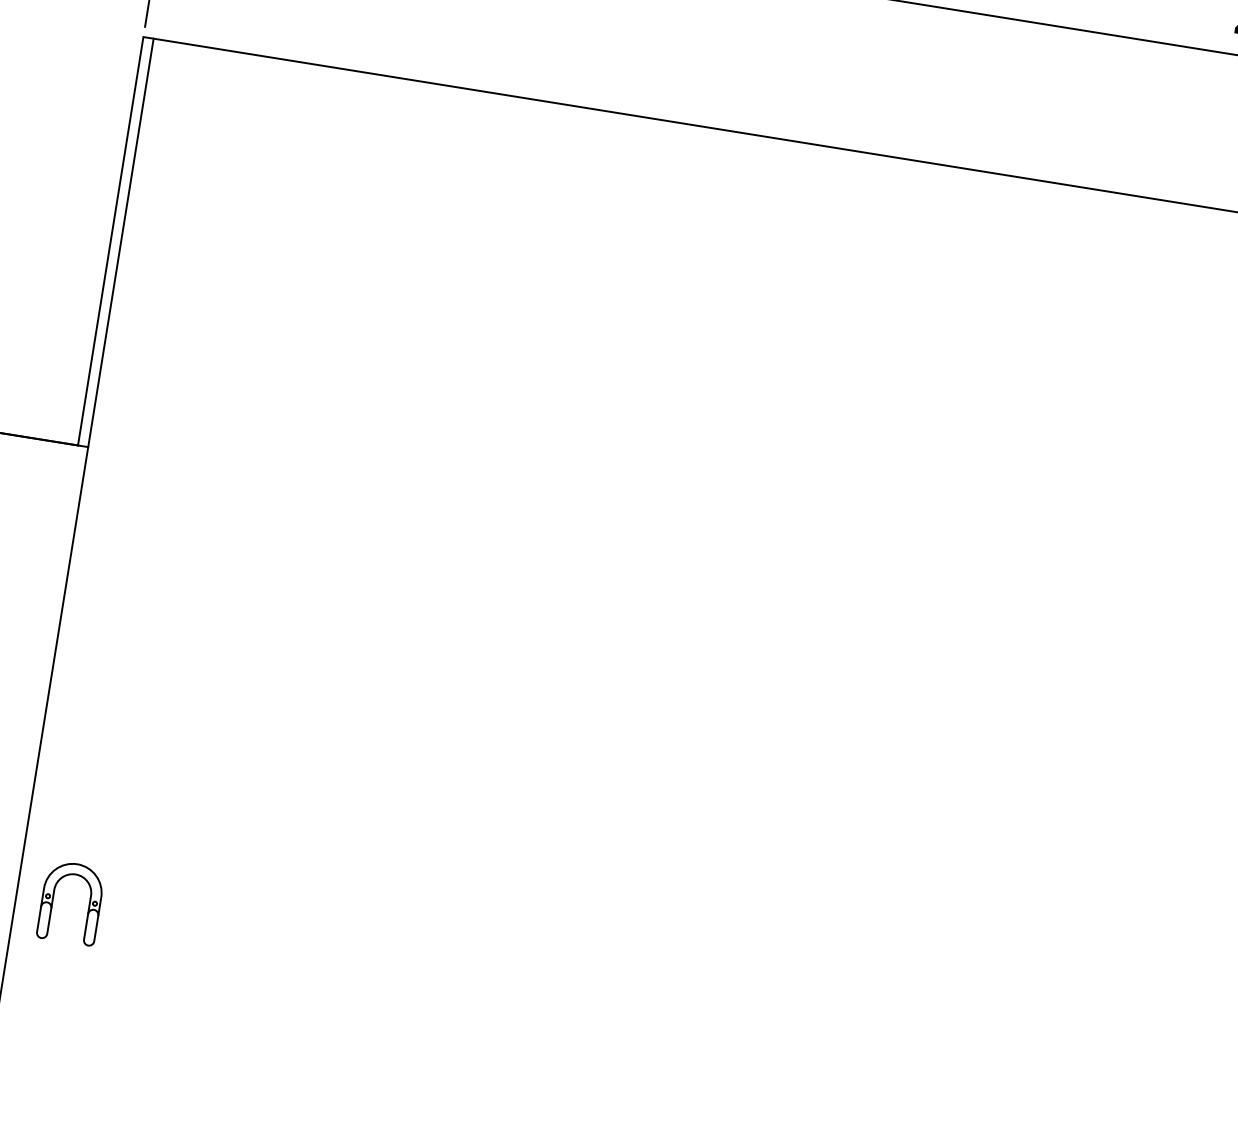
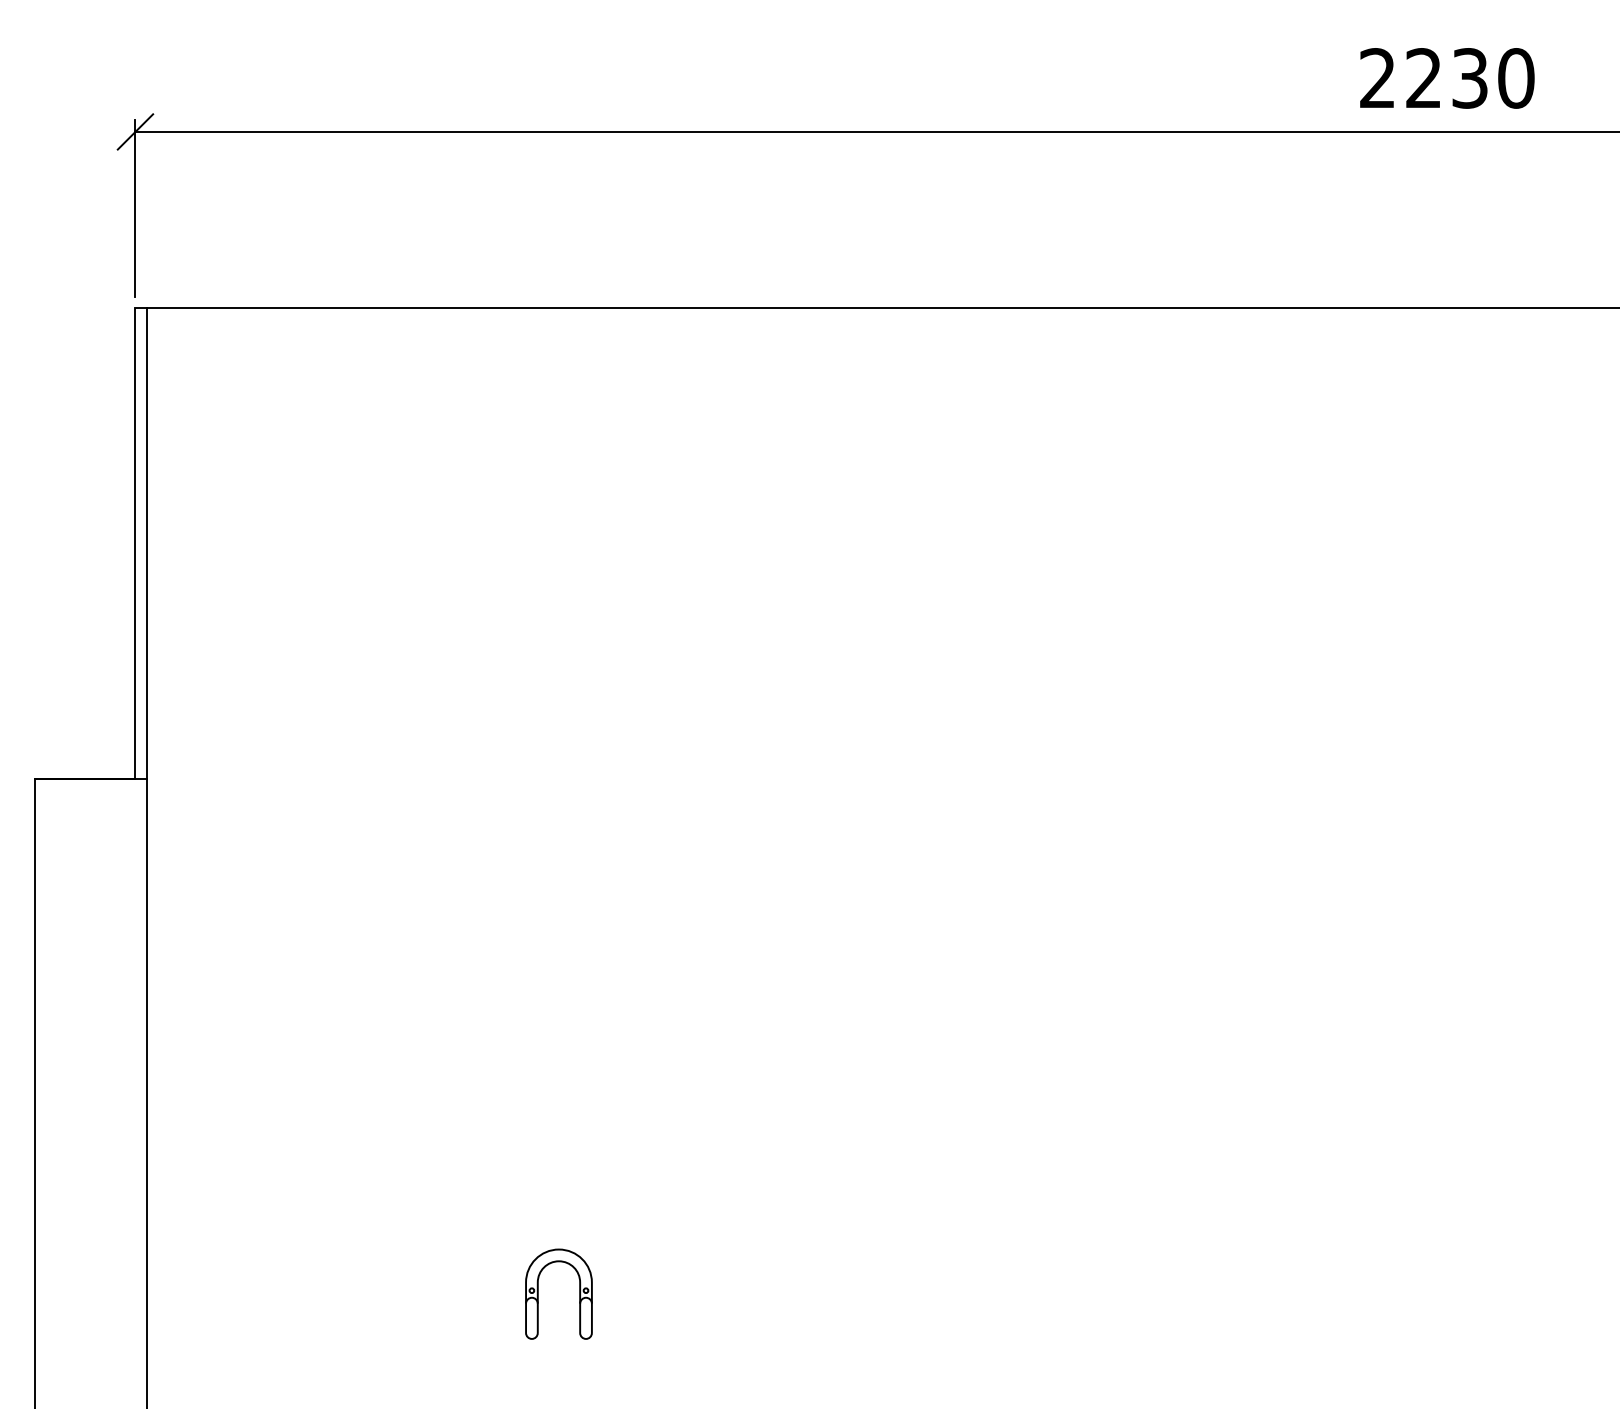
part: (53, 899) -> (538, 1293), moved

